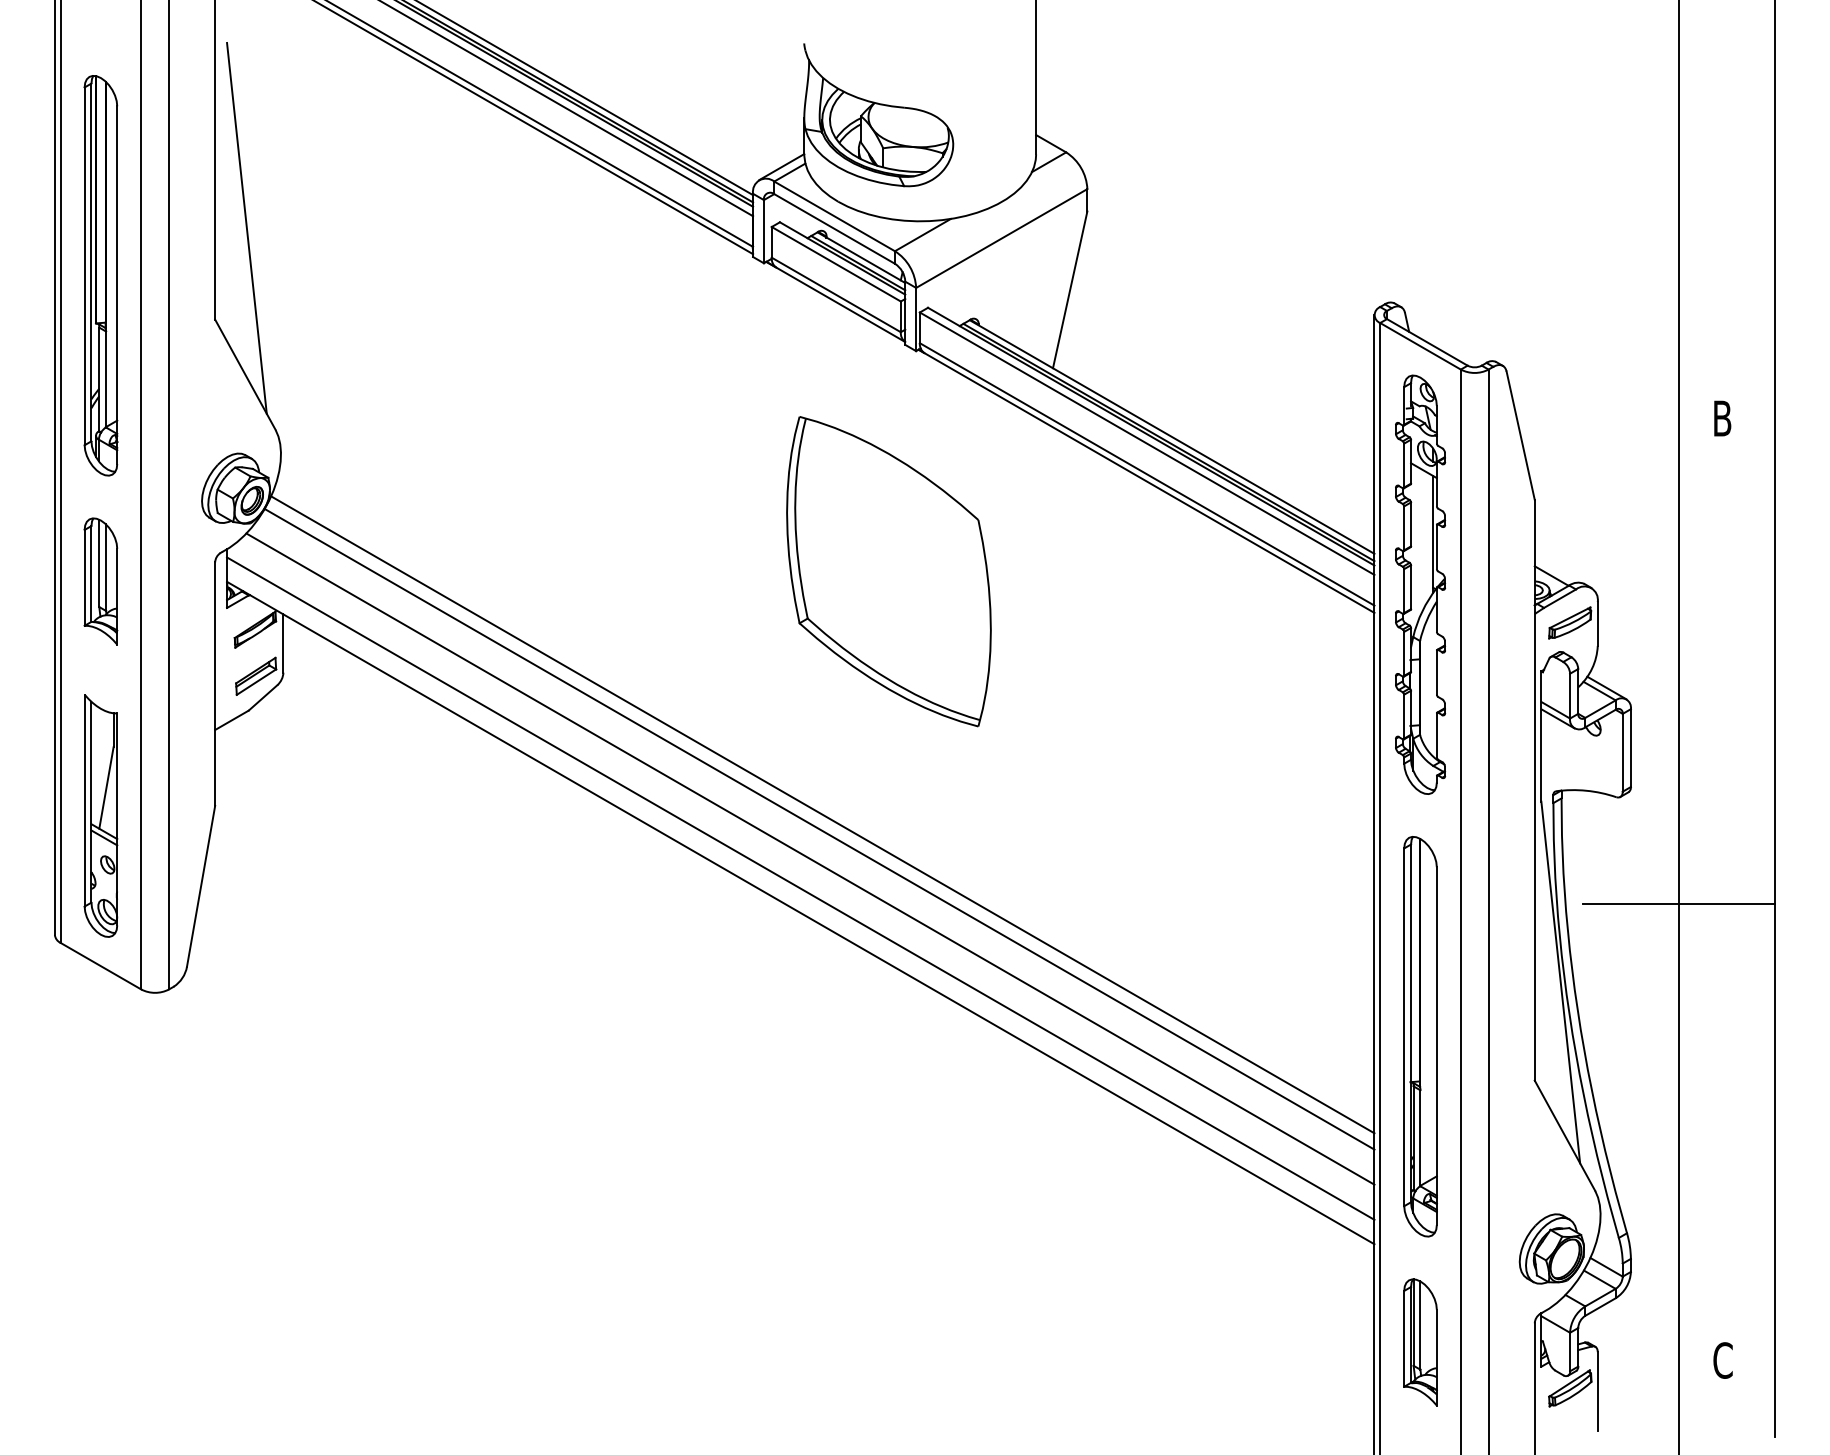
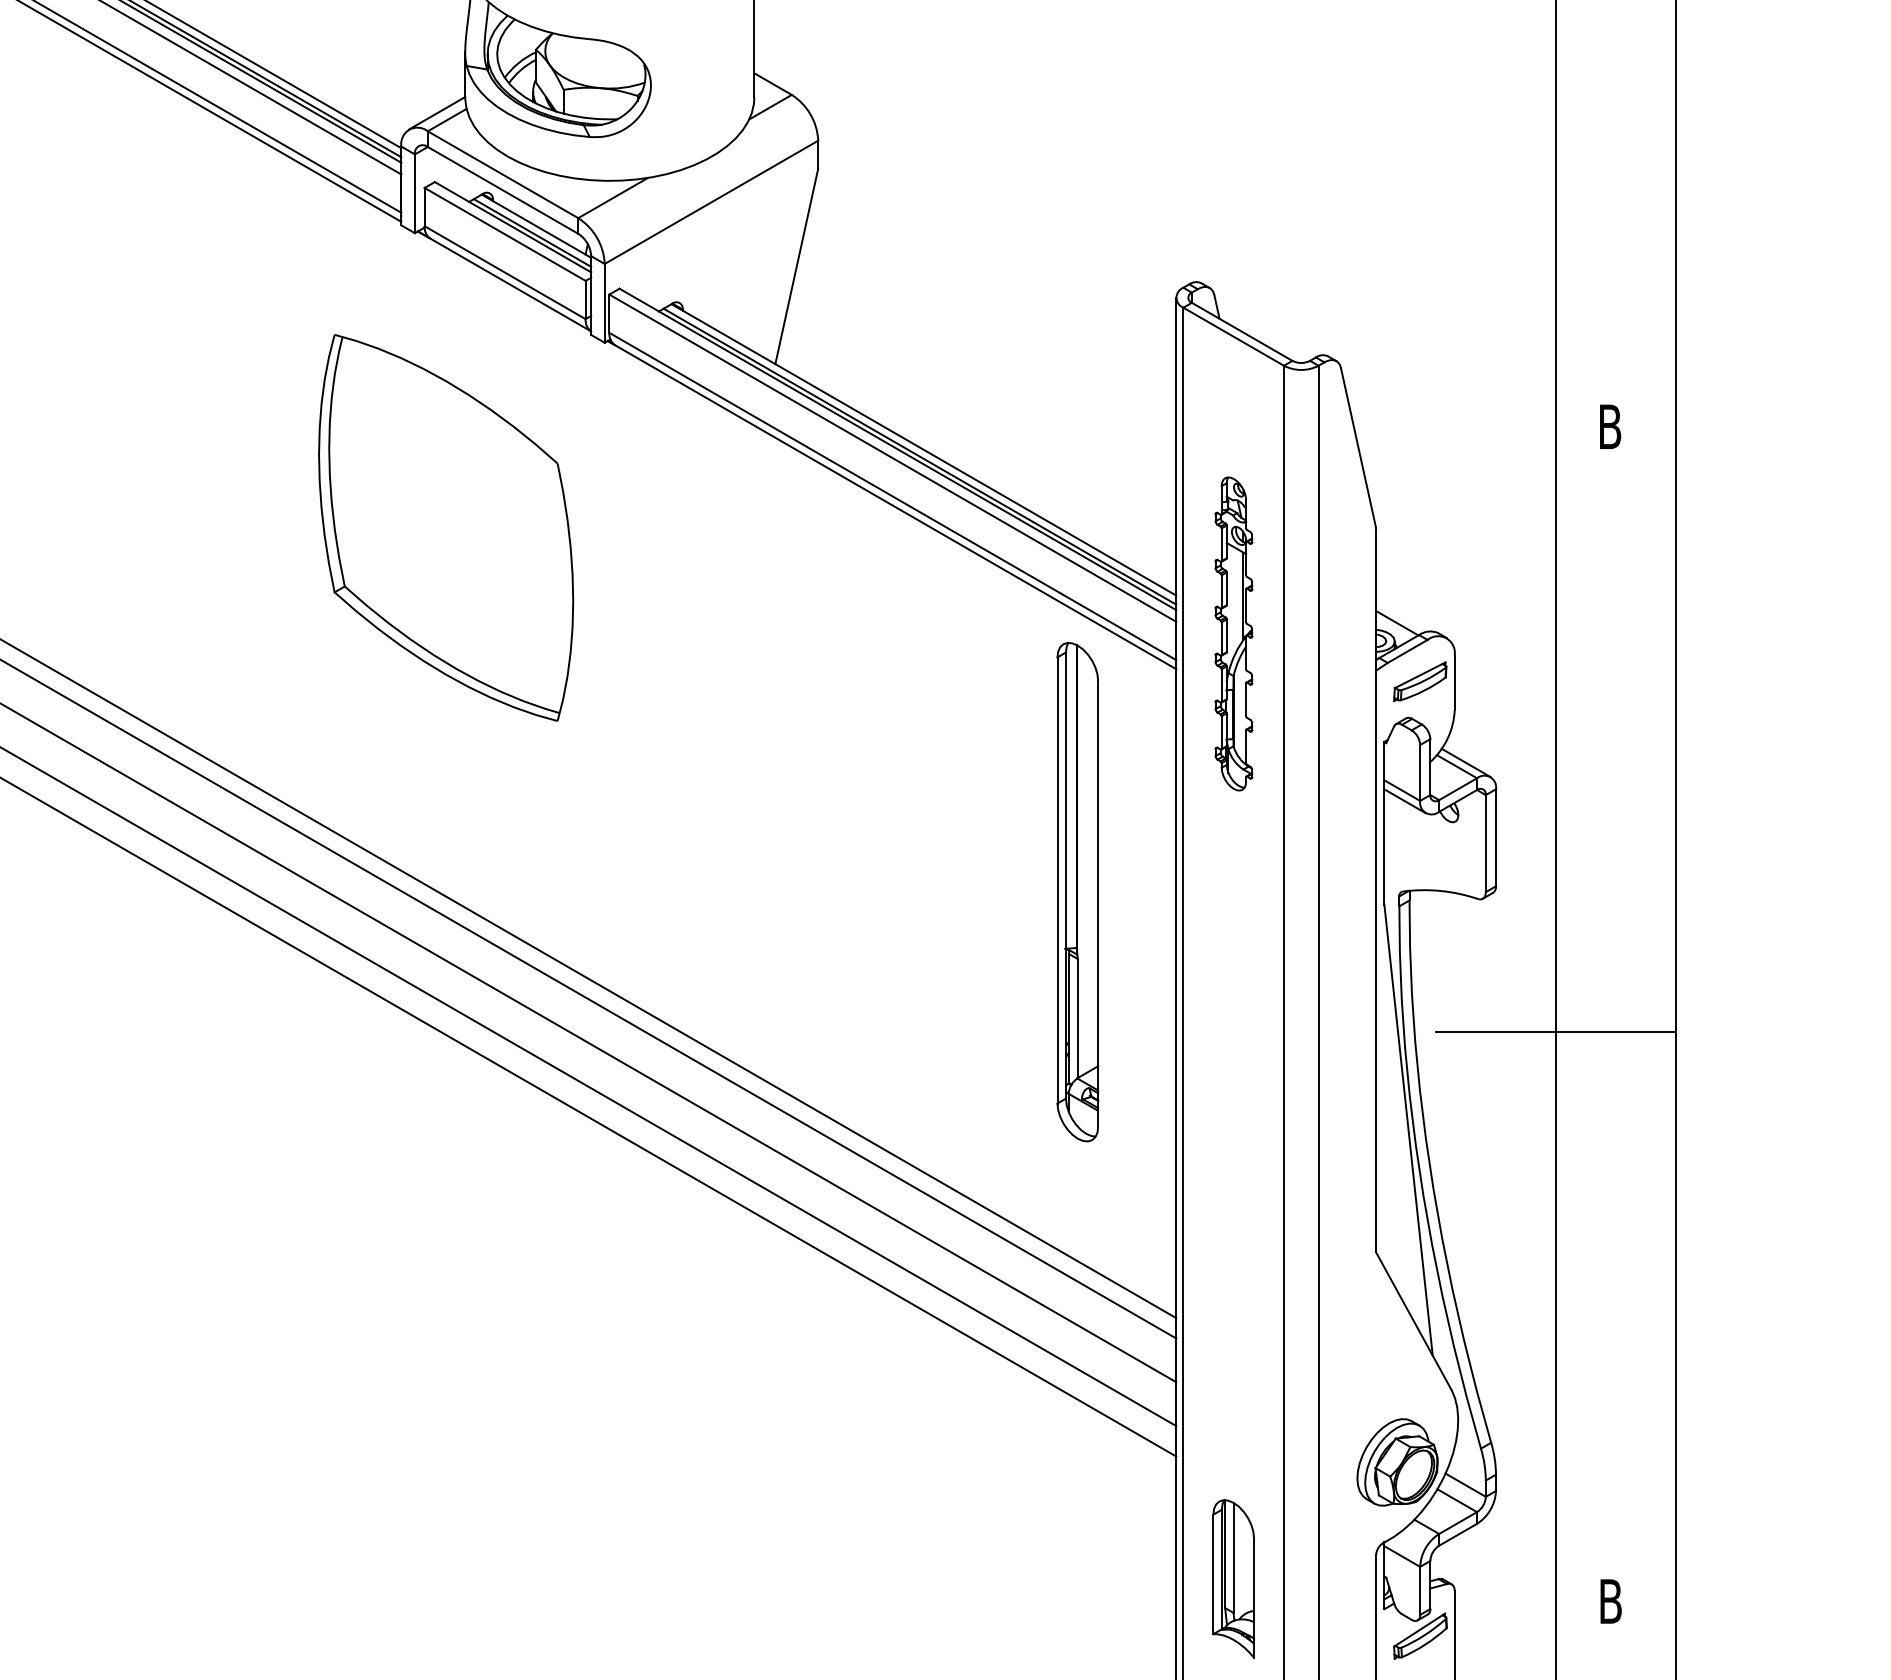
part: (888, 571) -> (445, 527), moved
part: (1420, 584) -> (1233, 633), size x0.6
part: (1420, 1036) -> (1077, 891), moved
text: (1722, 1360) -> (1610, 1601), C -> B

